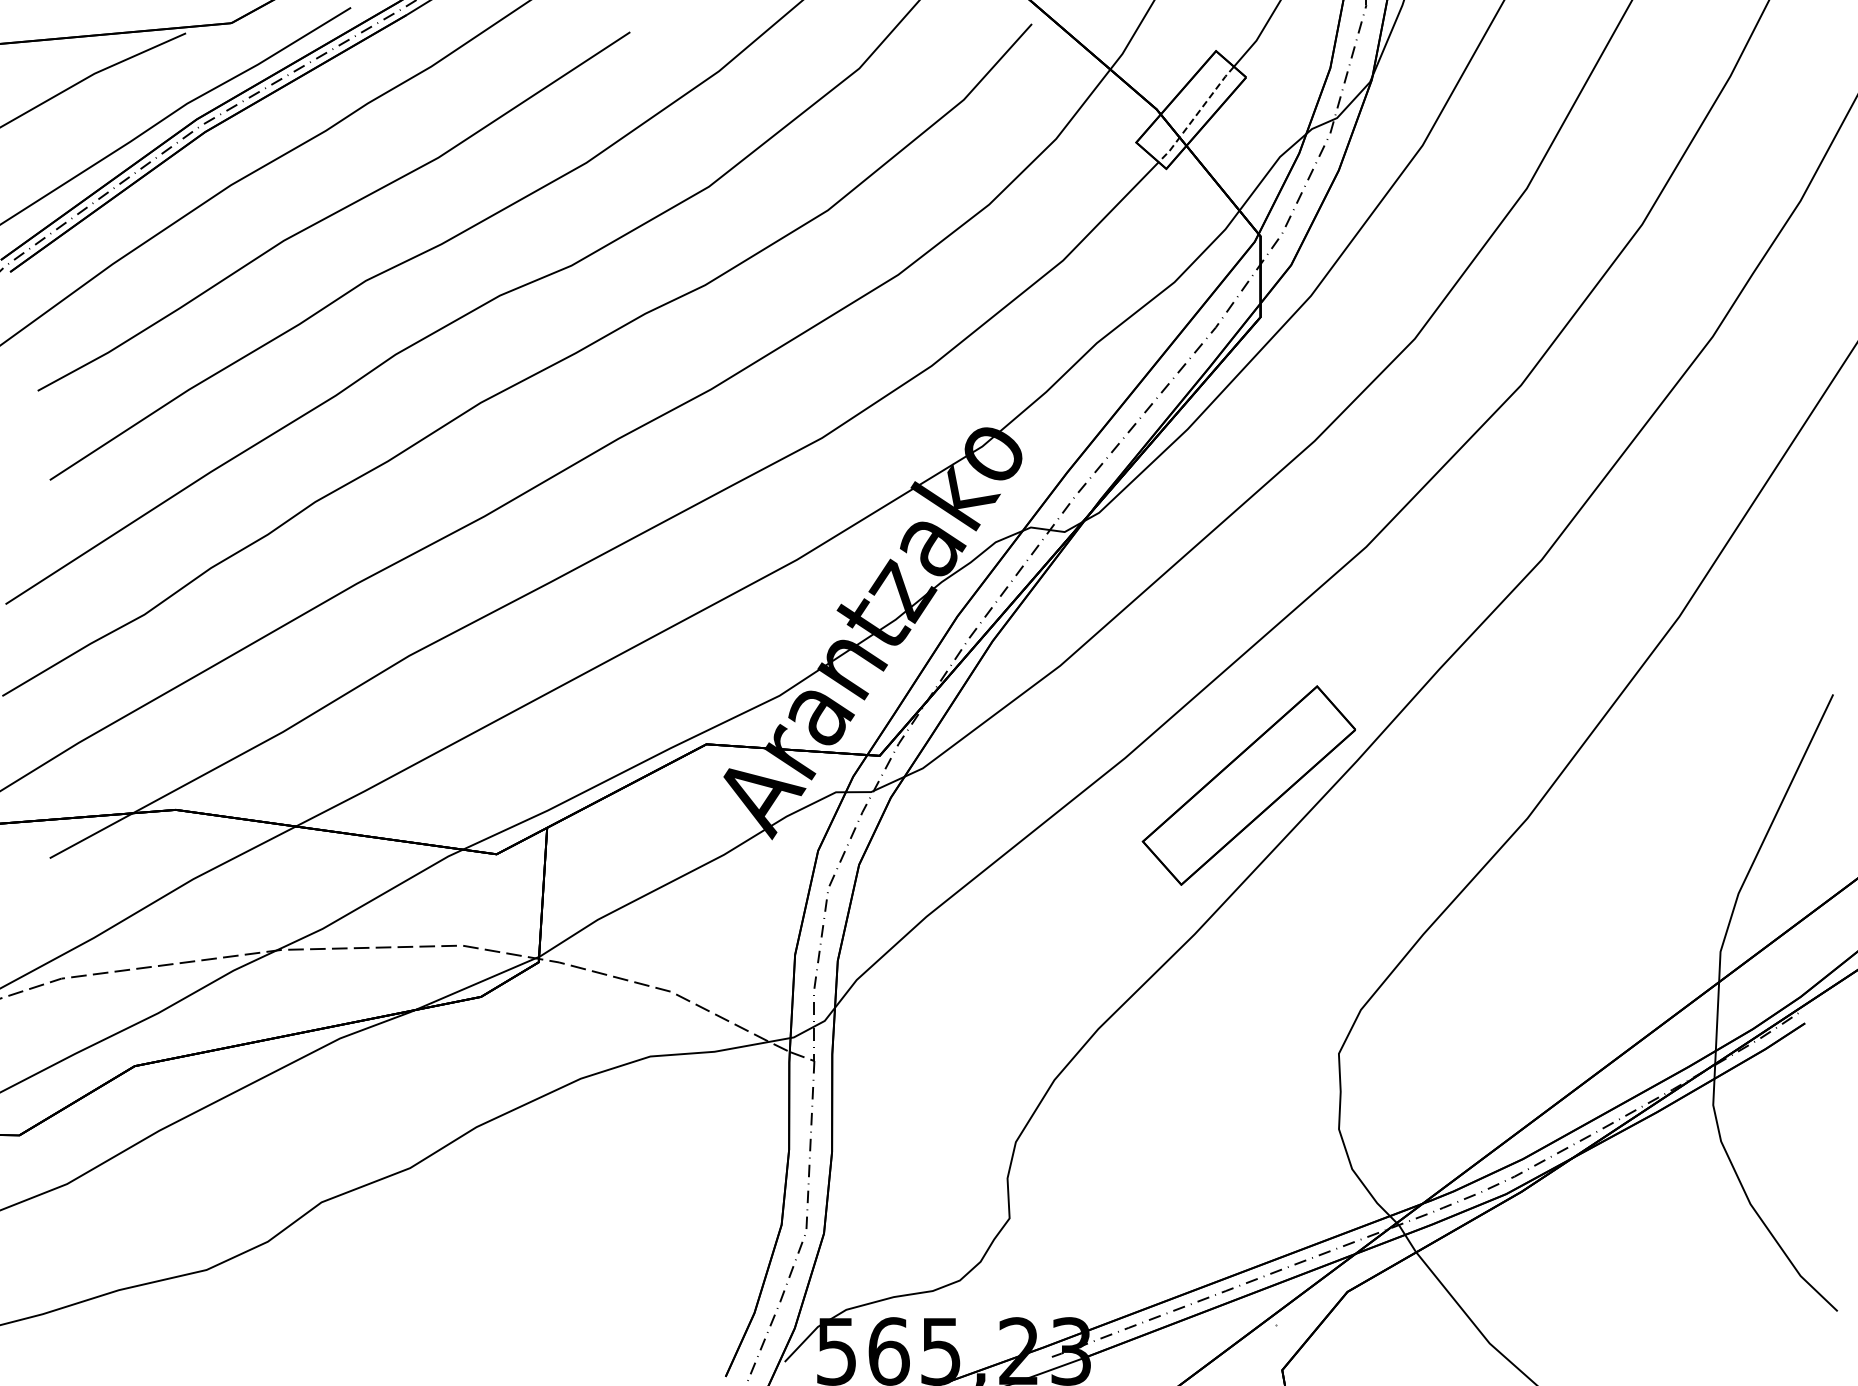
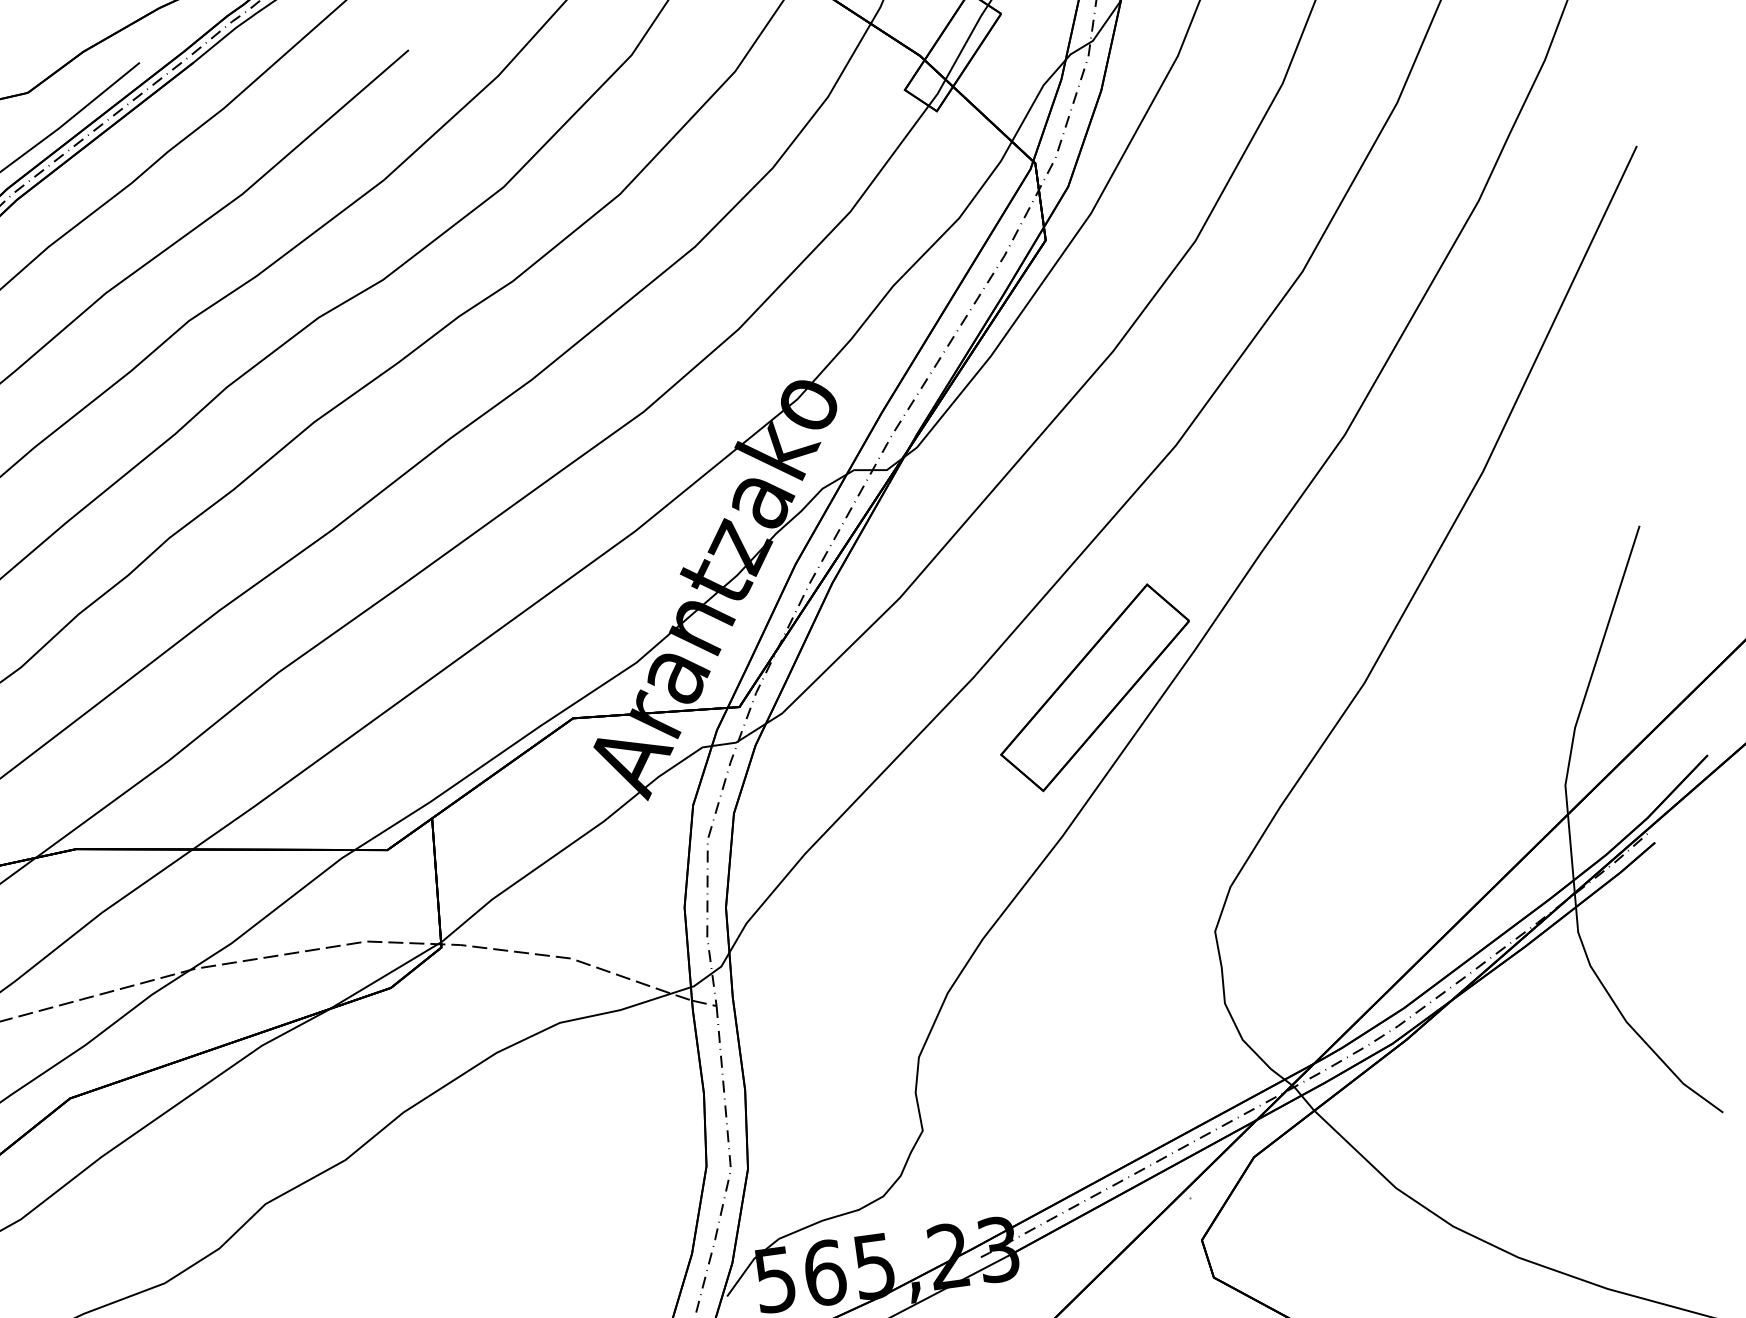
line: (1196, 115) -> (958, 56), dashed -> solid

